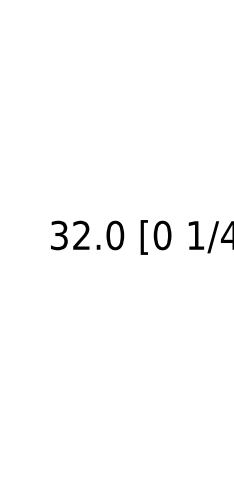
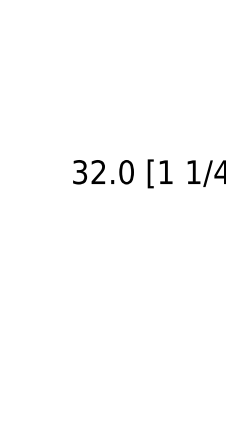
text: (162, 235) -> (165, 172), [0 -> [1

